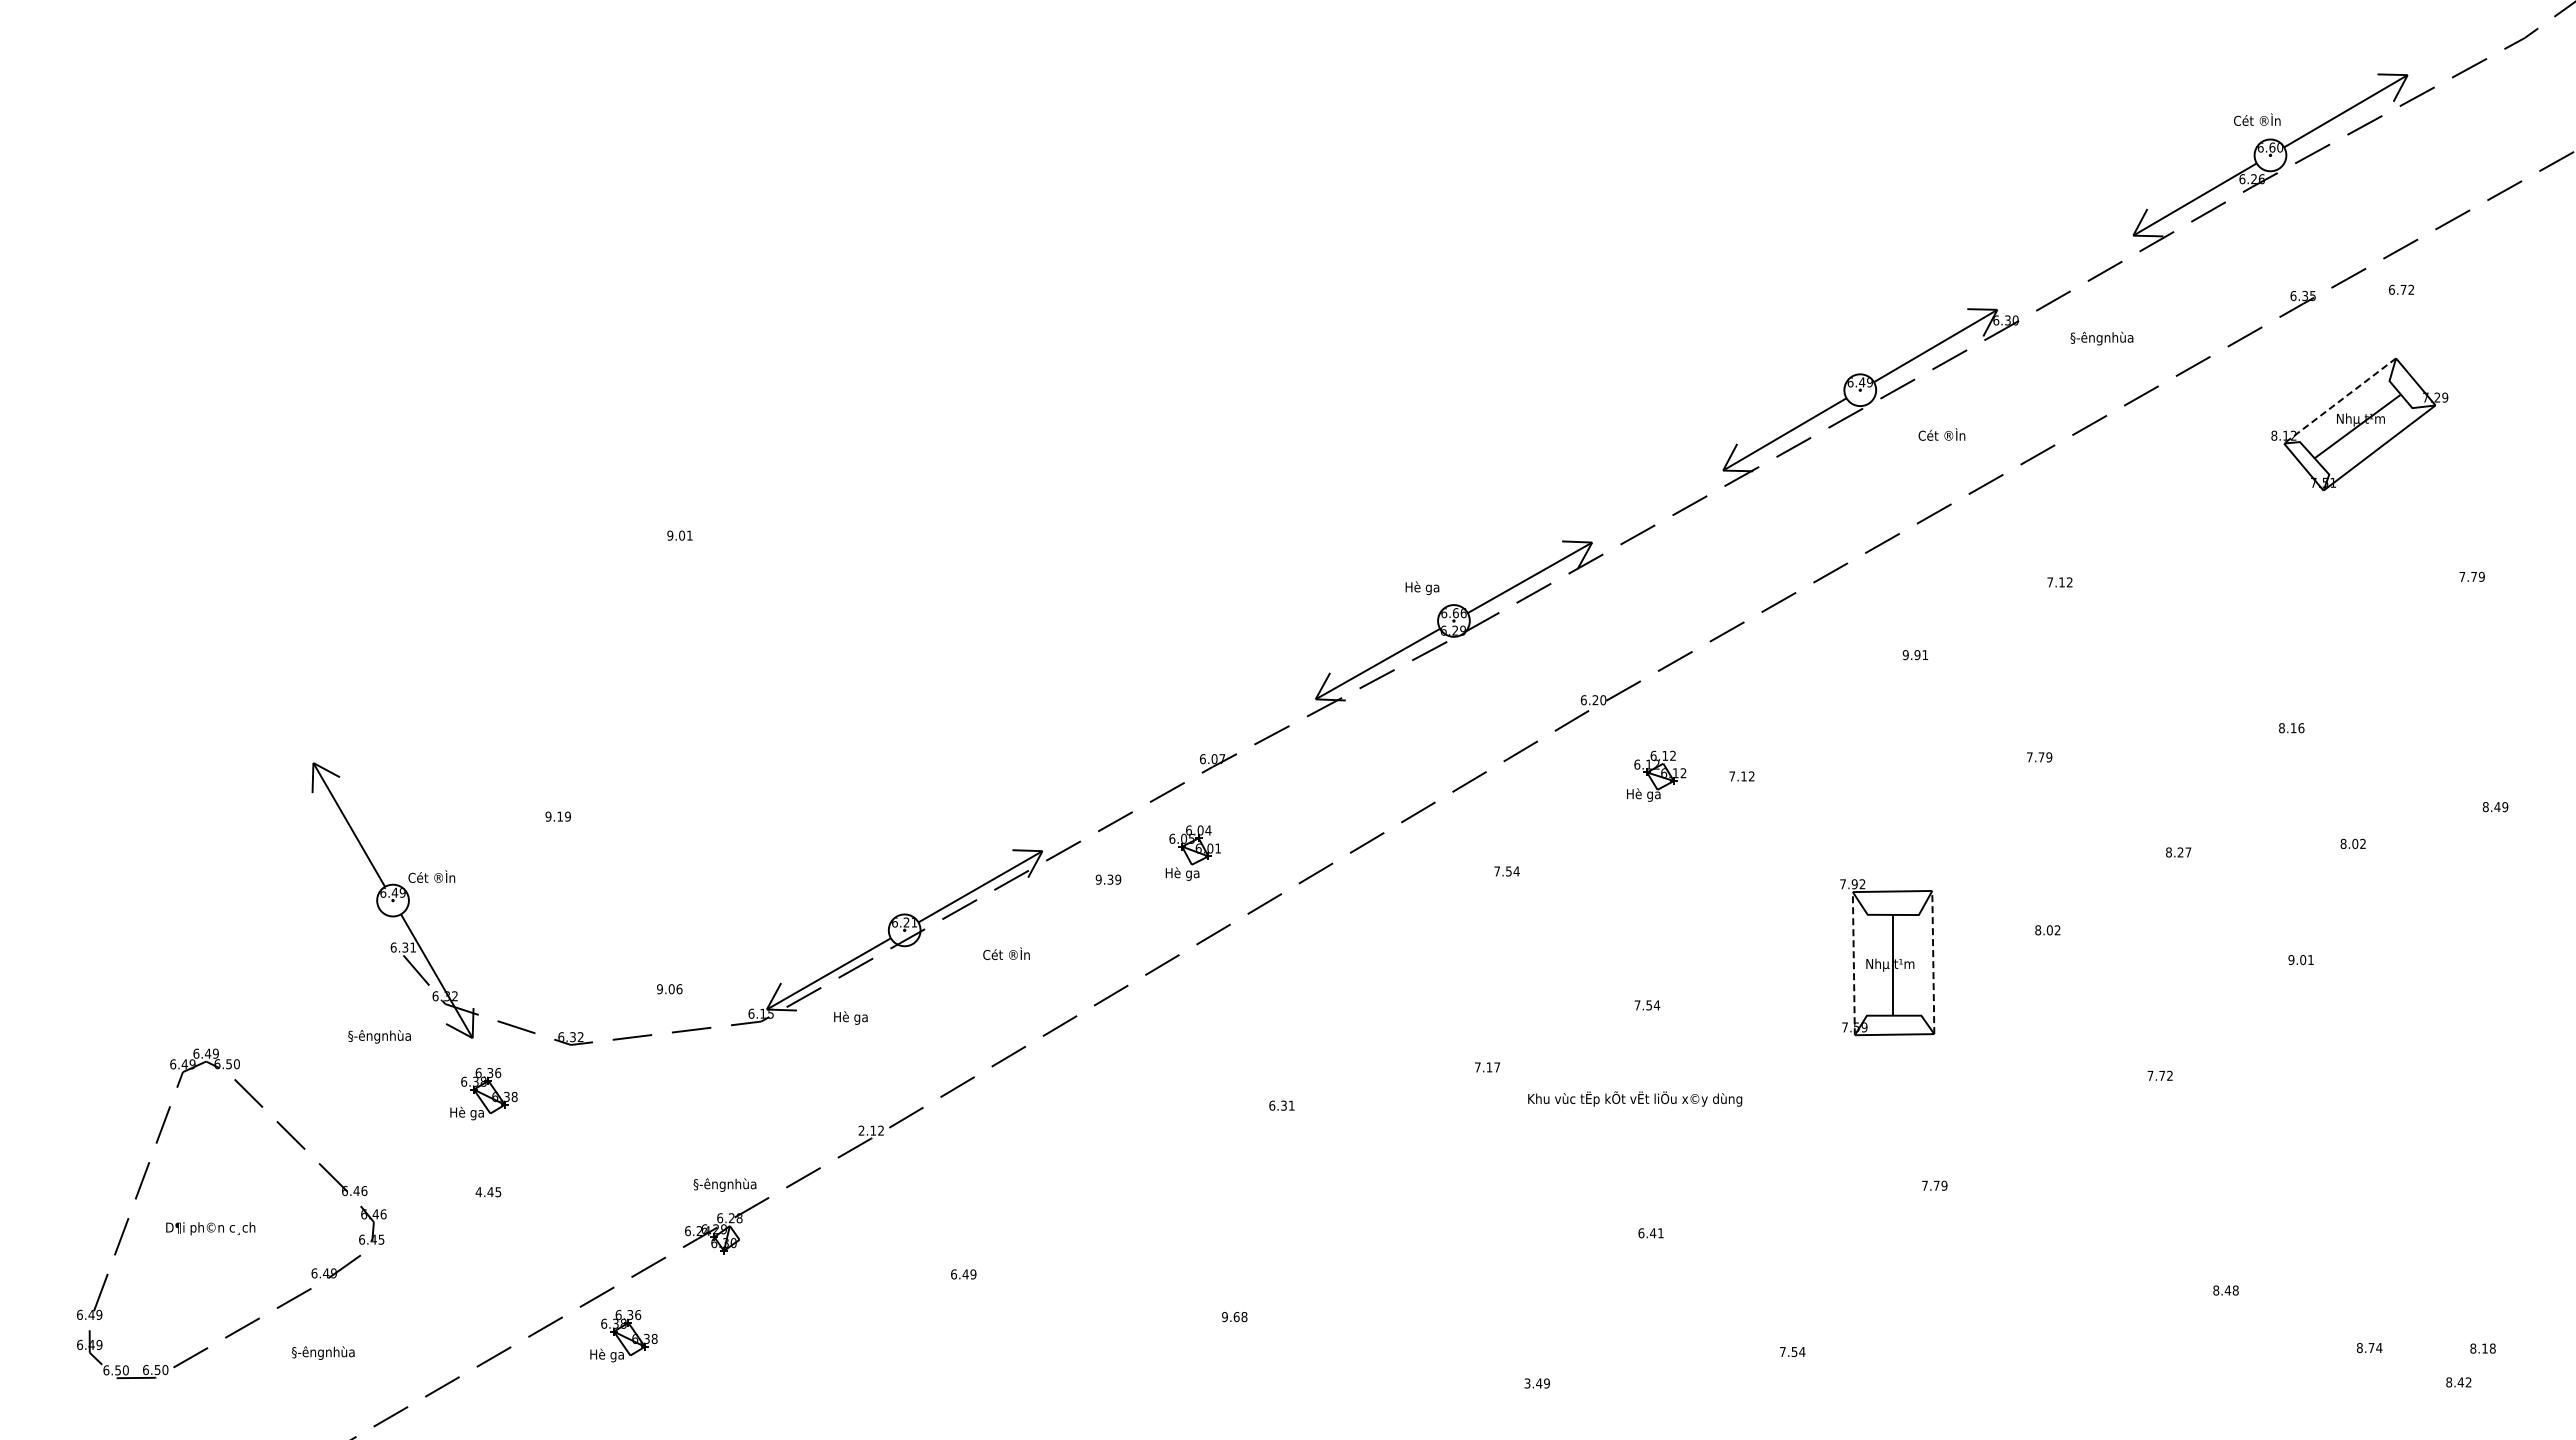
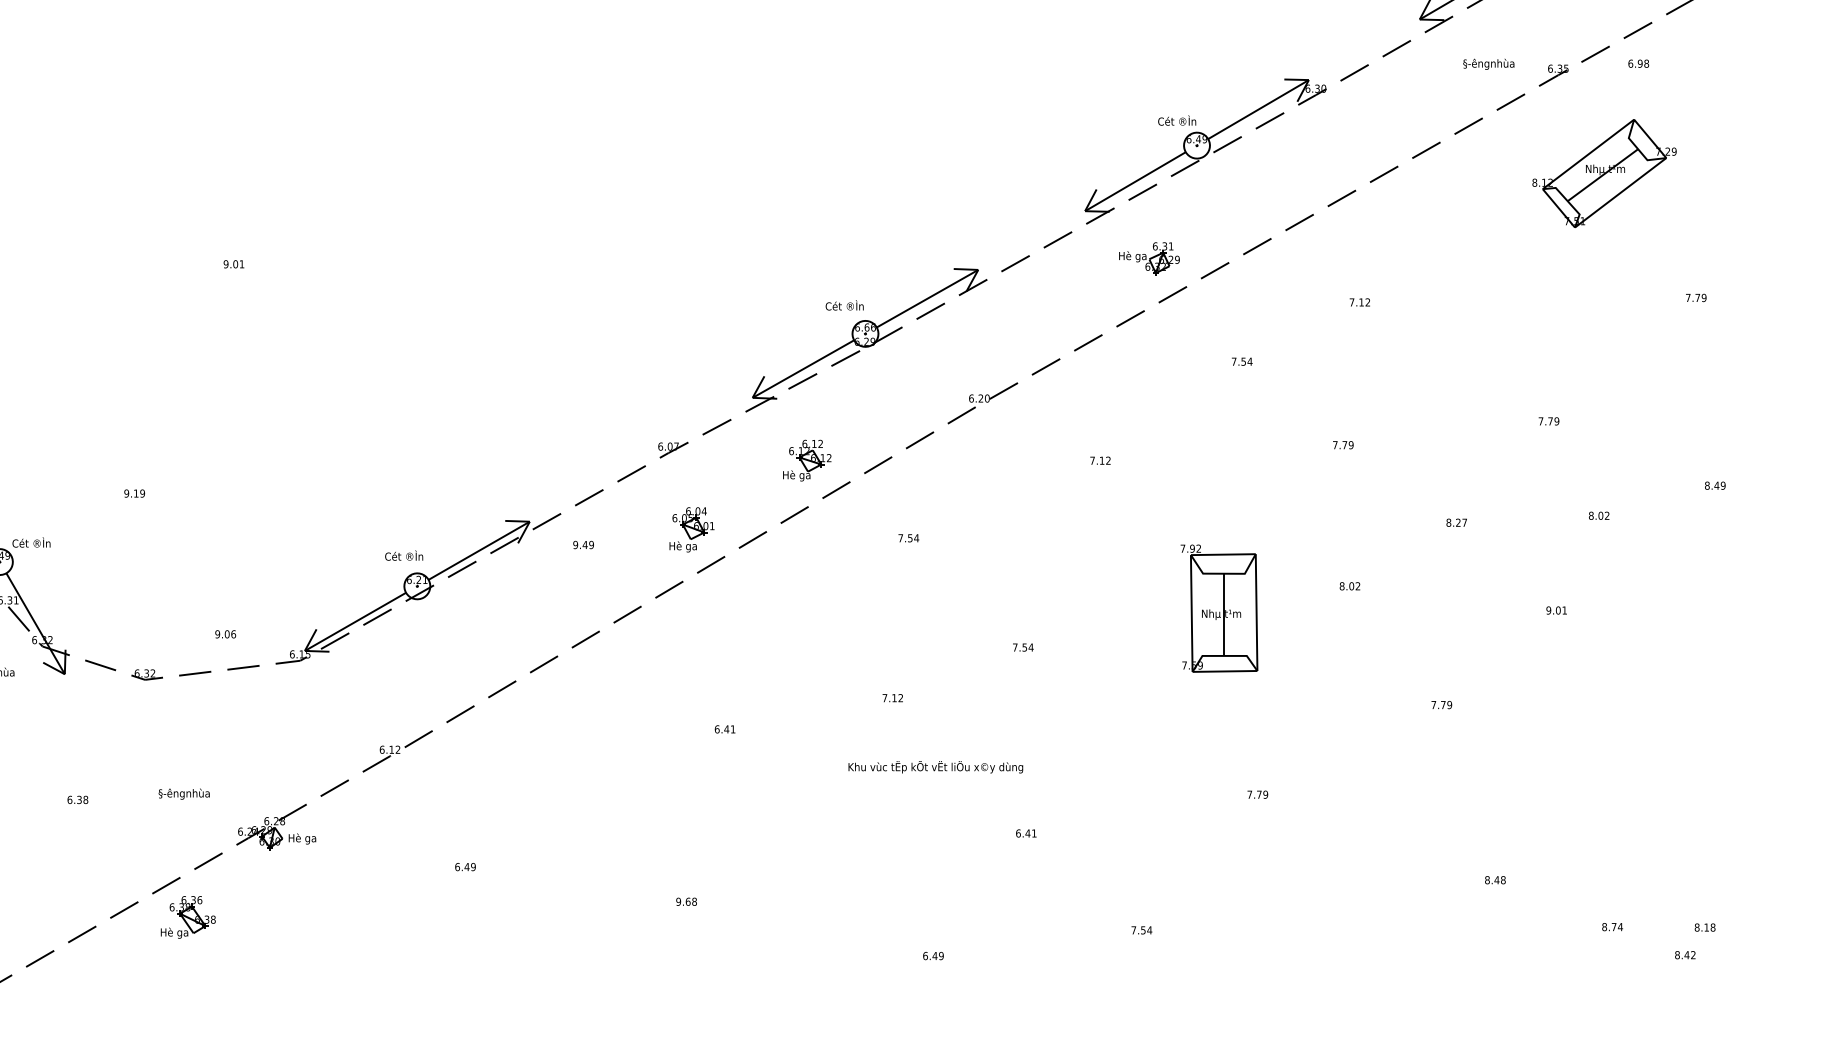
text: (2407, 289) -> (1643, 63), 6.72 -> 6.98
text: (2101, 338) -> (1488, 64), moved
line: (2339, 401) -> (1588, 154), dashed -> solid
text: (1941, 434) -> (1176, 120), moved
part: (1801, 529) -> (1149, 259), added
text: (1428, 587) -> (844, 306), Hè ga -> Cét ®Ìn
text: (1915, 655) -> (1242, 362), 9.91 -> 7.54
text: (2291, 728) -> (1548, 421), 8.16 -> 7.79
part: (1656, 775) -> (807, 459), moved
part: (1192, 852) -> (691, 529), moved
text: (1110, 879) -> (585, 544), 9.39 -> 9.49
text: (1006, 953) -> (404, 555), moved
line: (1933, 962) -> (1256, 612), dashed -> solid
line: (1853, 963) -> (1191, 613), dashed -> solid
text: (850, 1017) -> (302, 838), moved
text: (1497, 1067) -> (901, 698), 7.17 -> 7.12
text: (2169, 1075) -> (1449, 704), 7.72 -> 7.79
part: (483, 1094) -> (73, 720), removed
text: (1635, 1098) -> (936, 766), moved
text: (1283, 1105) -> (726, 729), 6.31 -> 6.41
text: (861, 1130) -> (382, 749), 2.12 -> 6.12
text: (724, 1184) -> (183, 793), moved
text: (488, 1192) -> (77, 800), 4.45 -> 6.38
text: (1527, 1383) -> (925, 956), 3.49 -> 6.49

